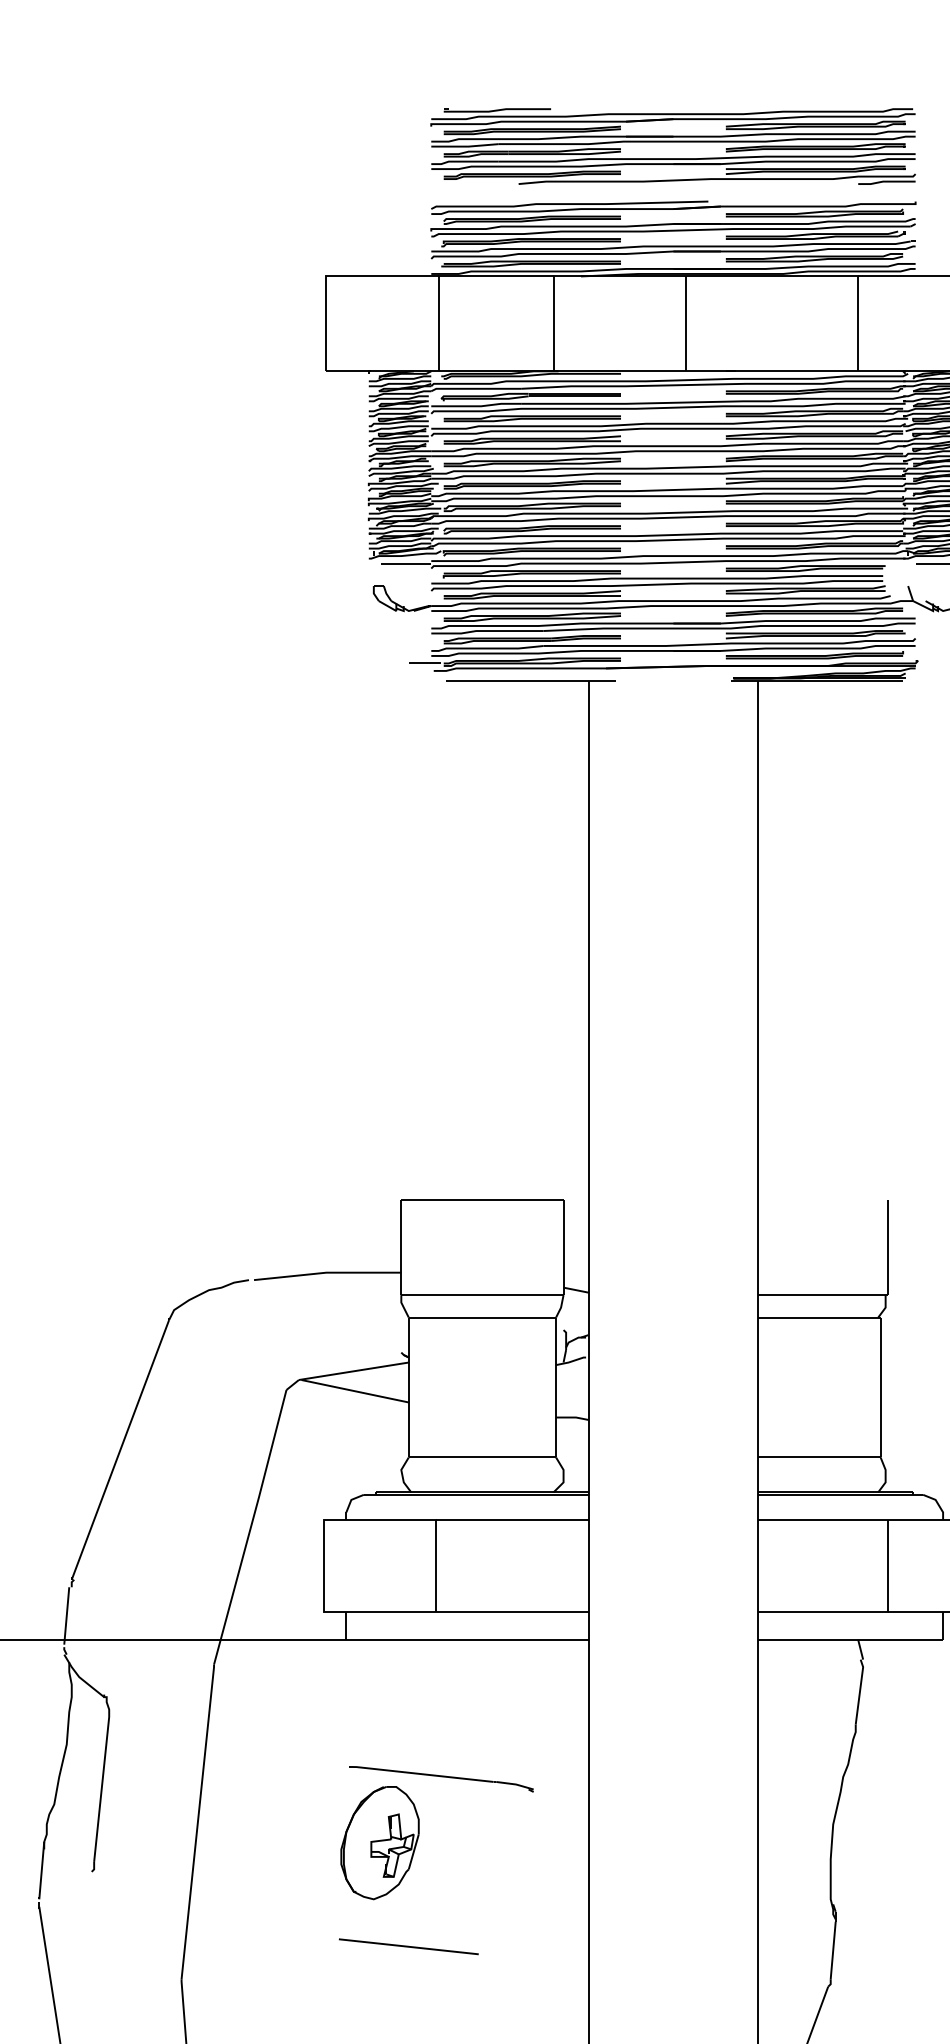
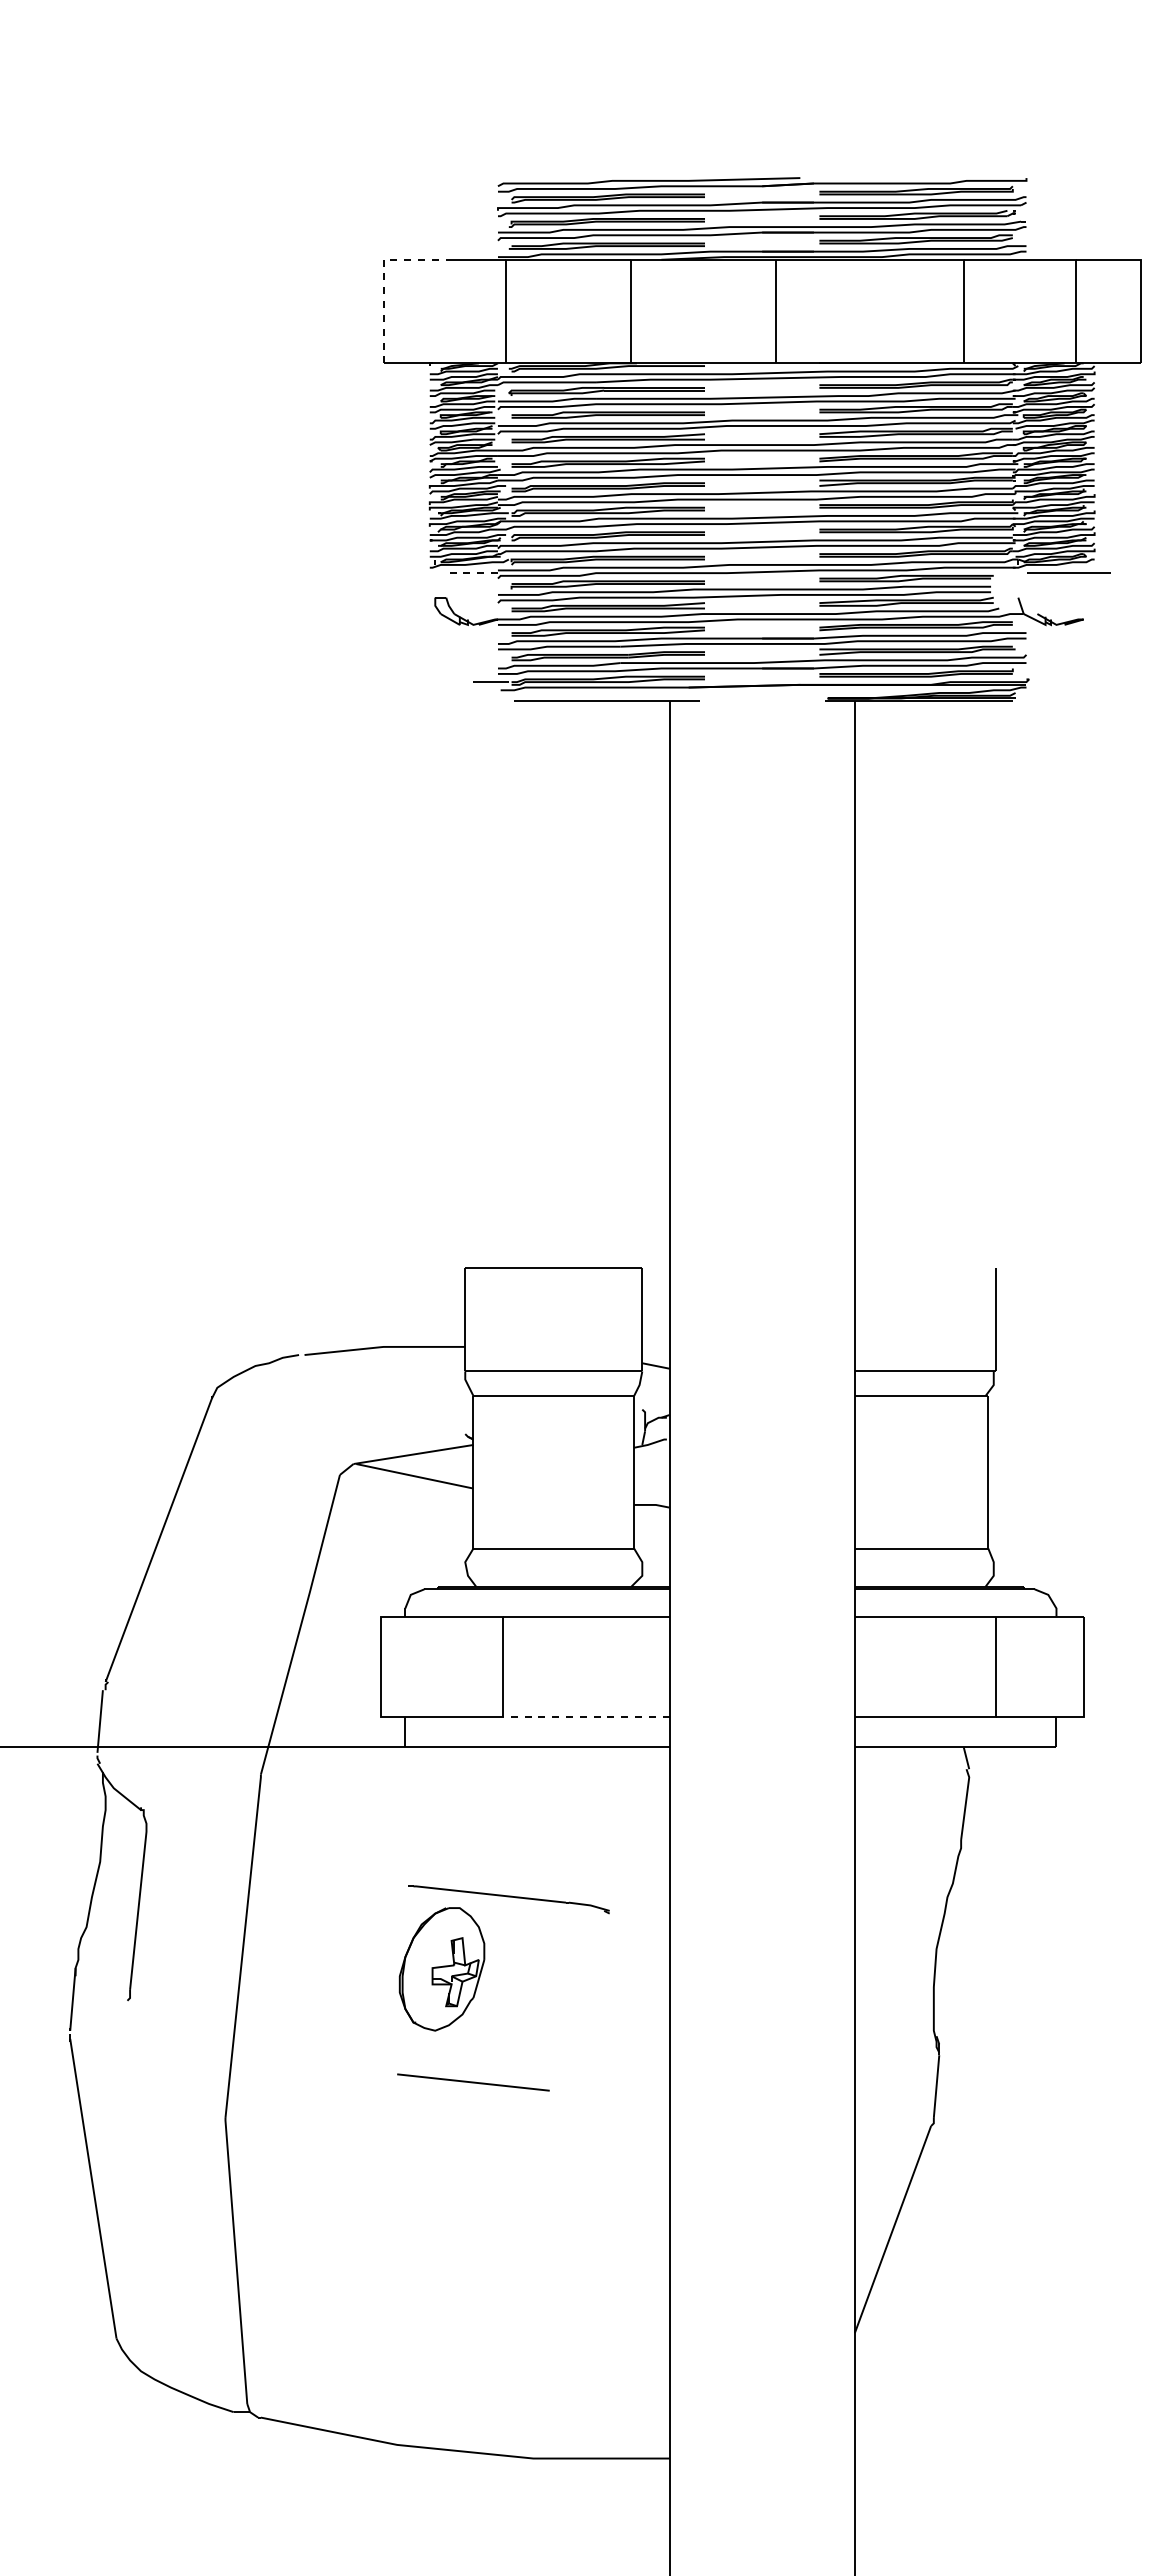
part: (672, 146) -> (761, 117), removed
line: (326, 291) -> (383, 276), solid -> dashed
line: (406, 563) -> (470, 573), solid -> dashed
line: (512, 1612) -> (586, 1717), solid -> dashed

